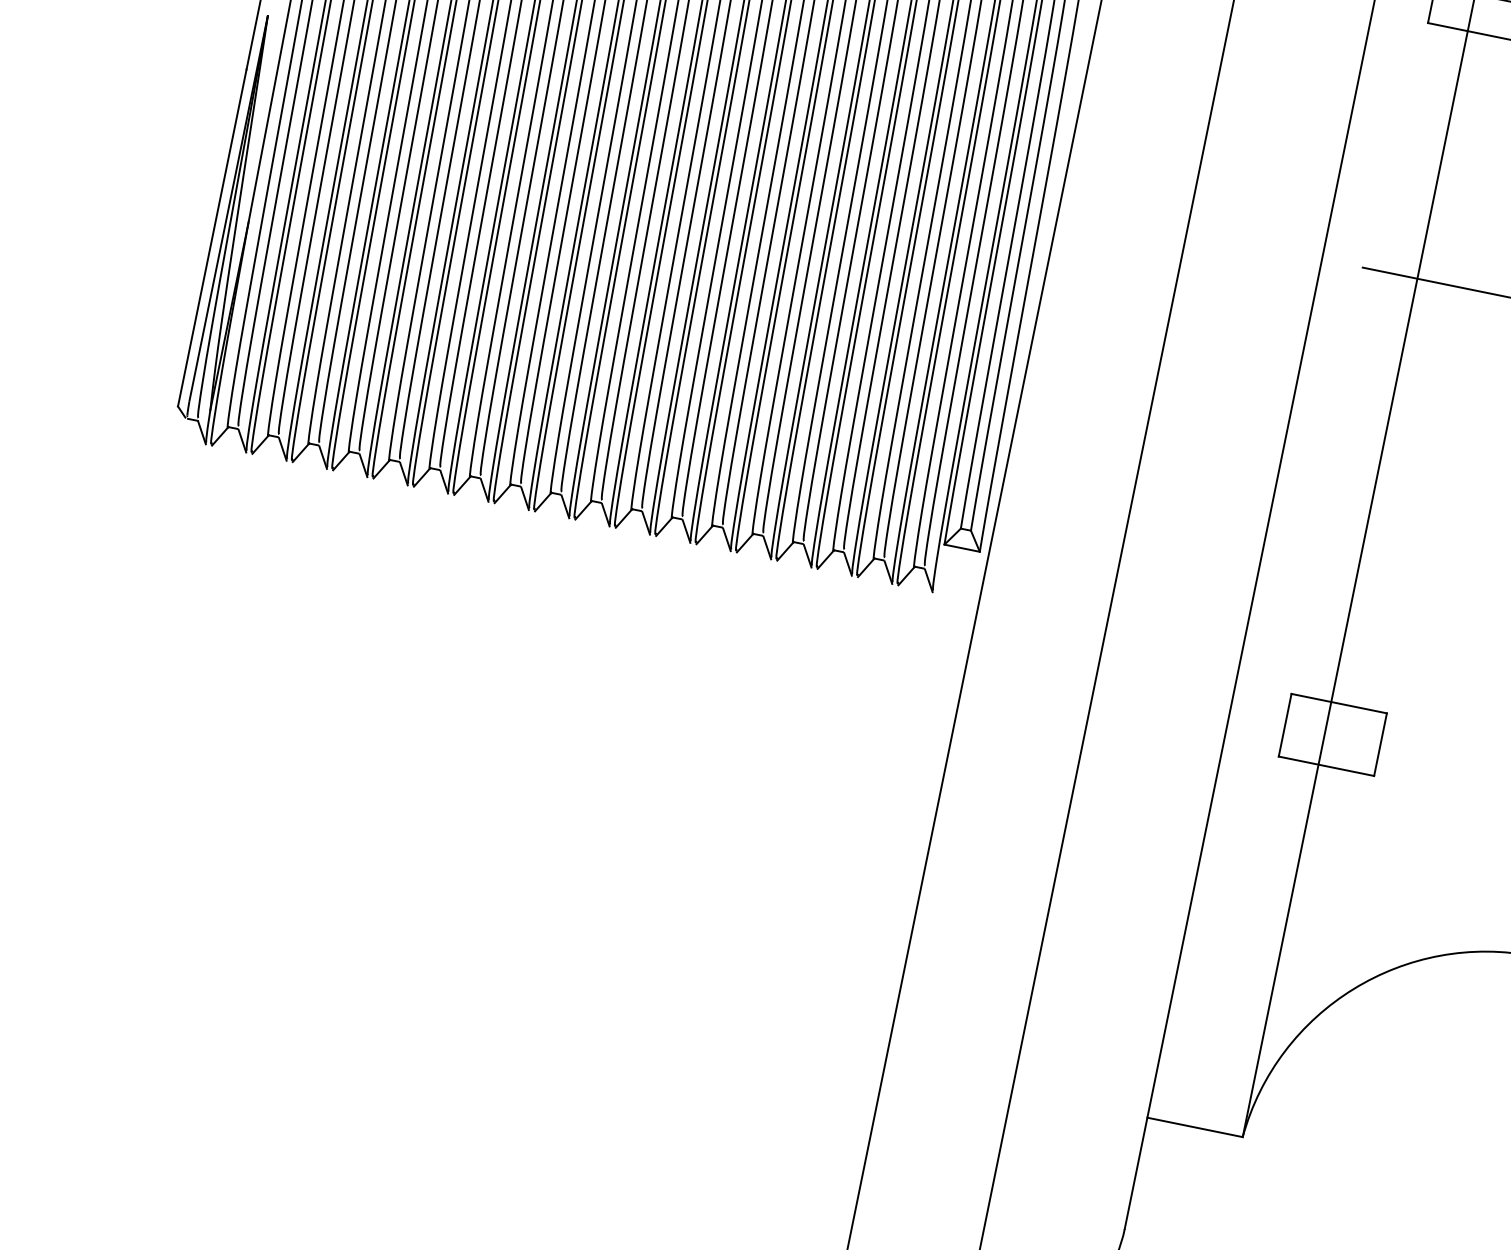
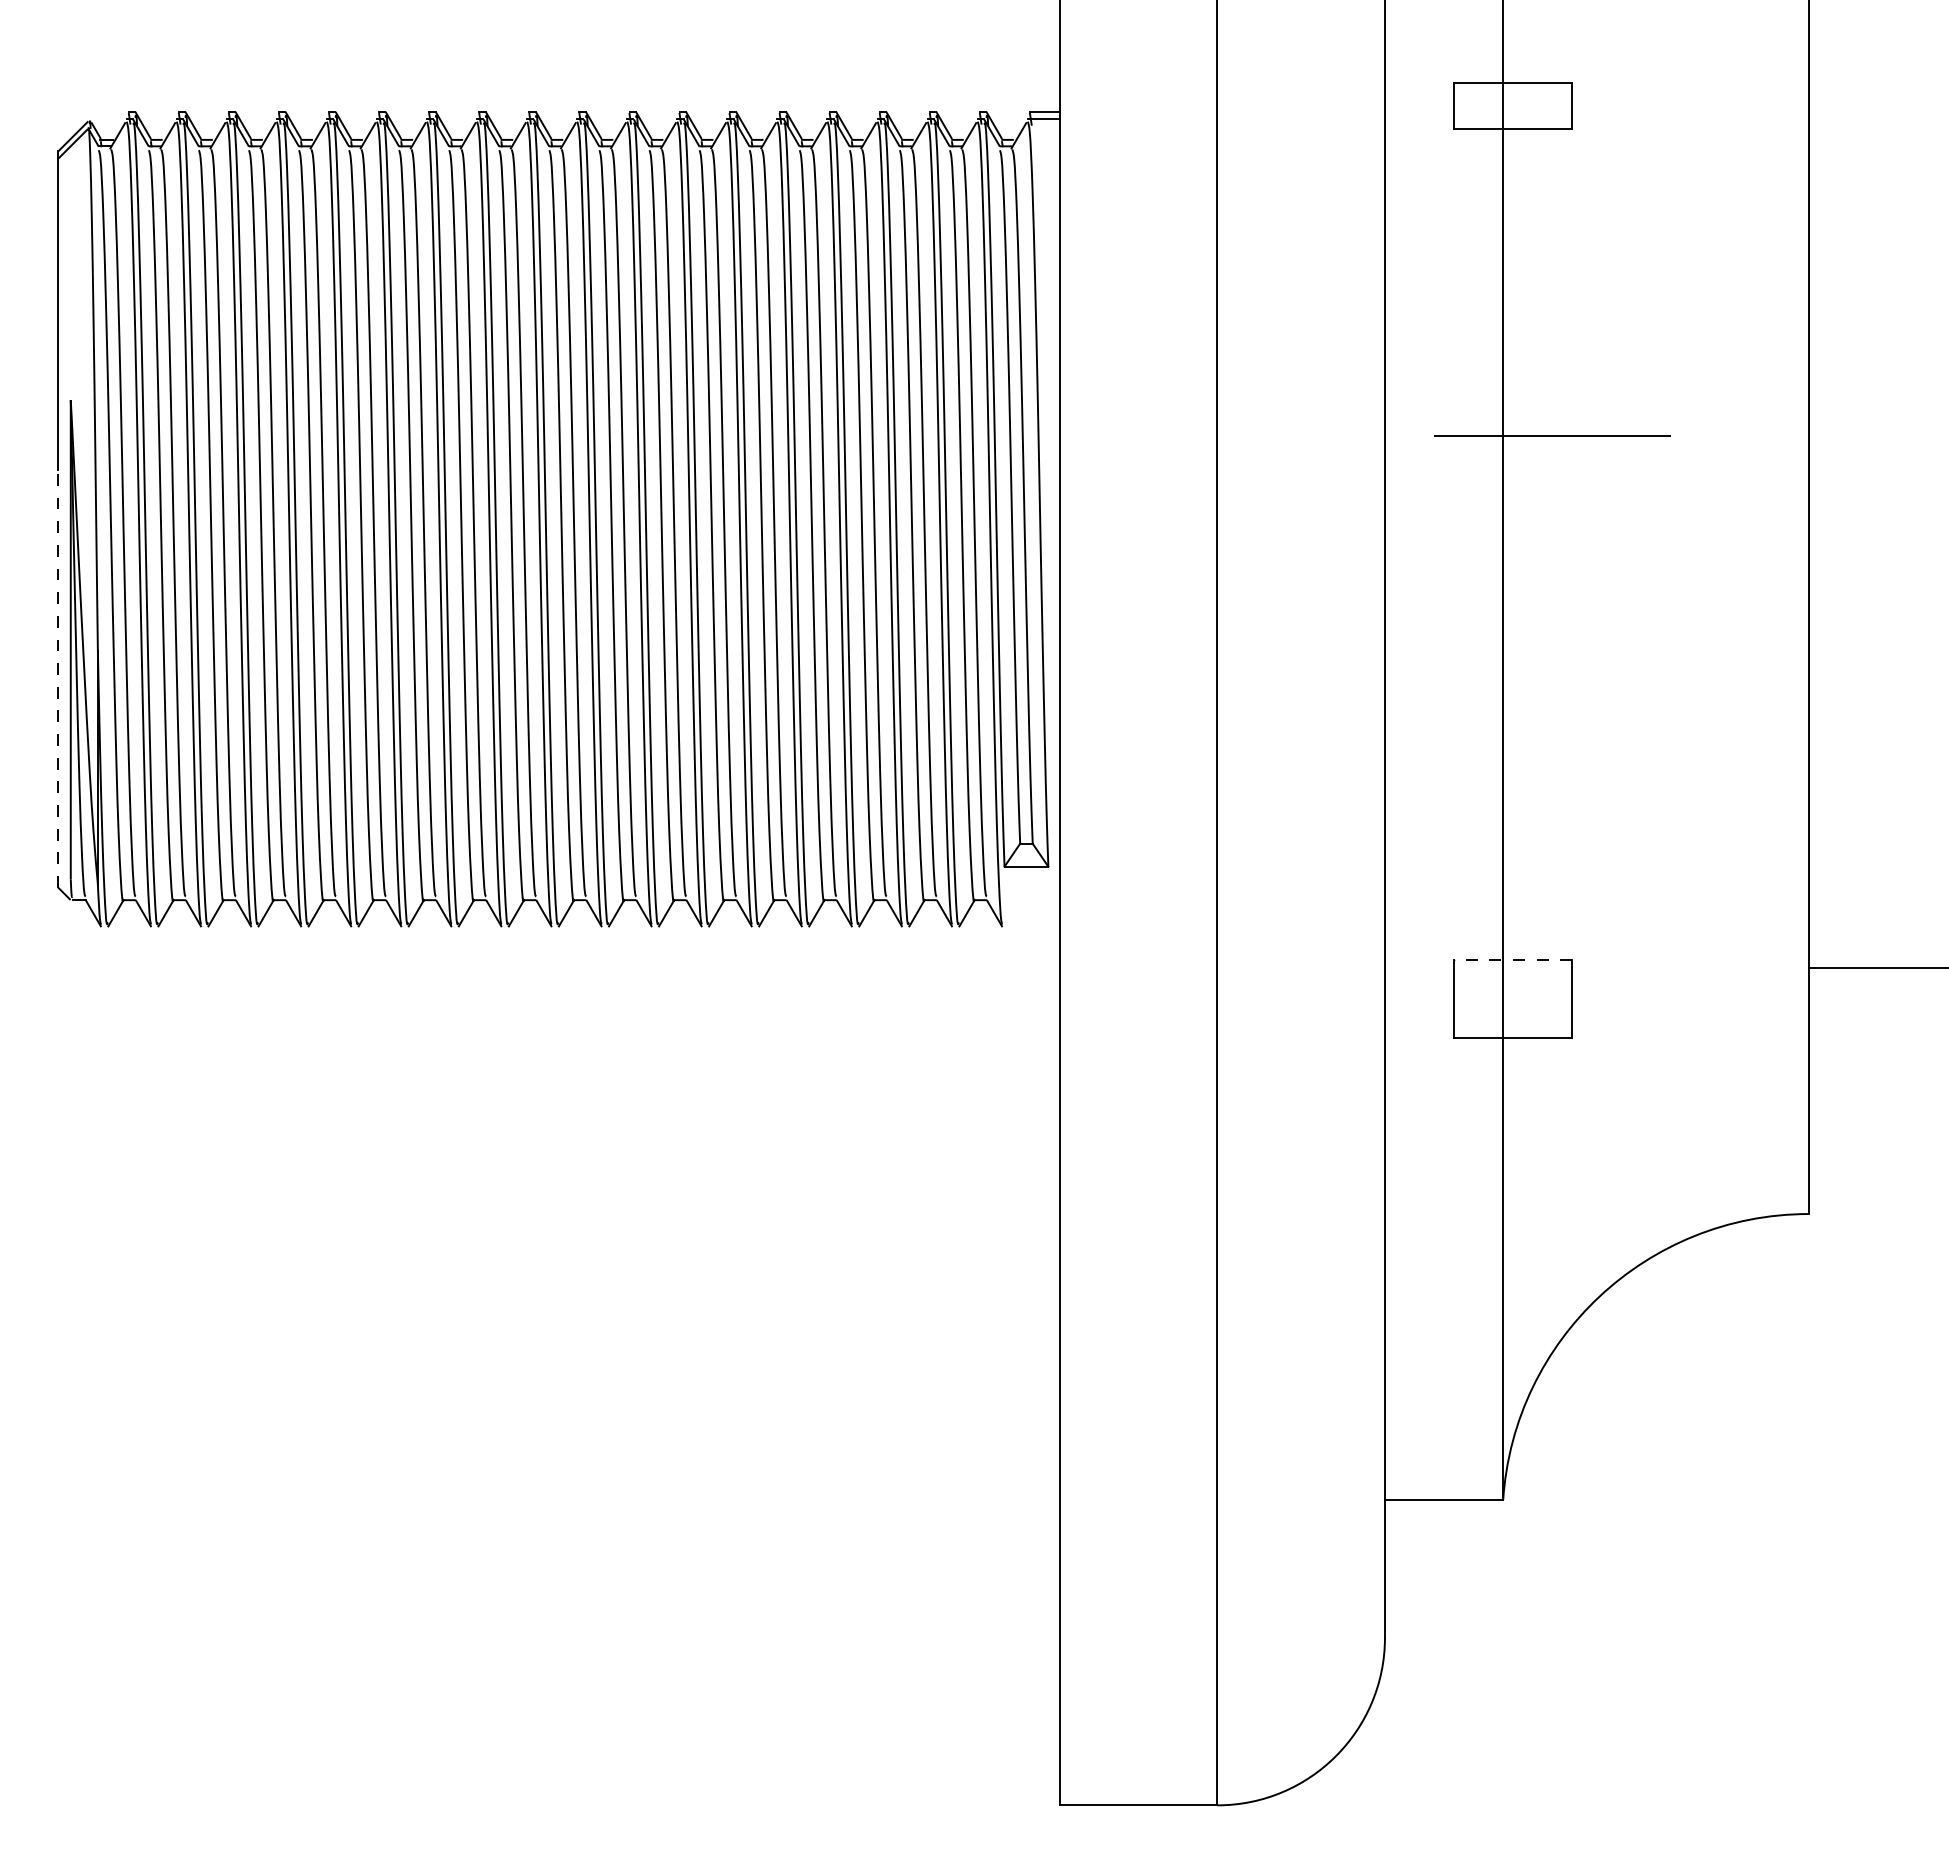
line: (212, 237) -> (58, 678), solid -> dashed
line: (1338, 703) -> (1512, 960), solid -> dashed

